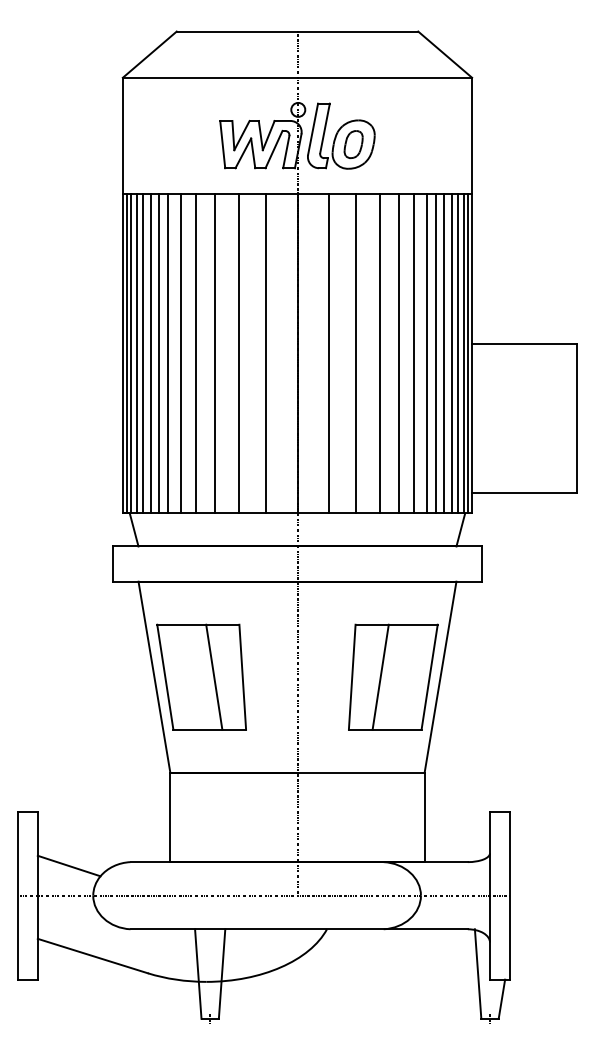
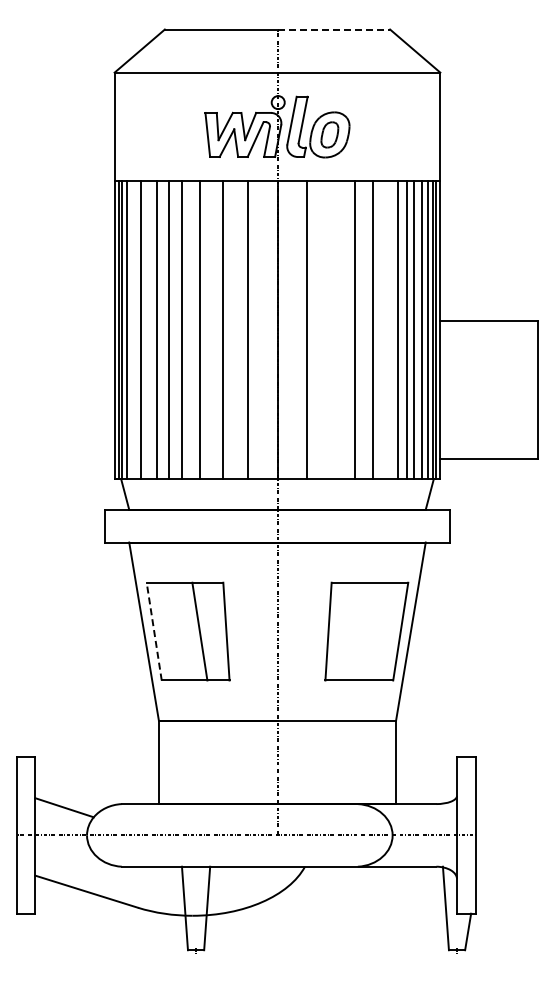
line: (358, 31) -> (334, 29), solid -> dashed
line: (143, 353) -> (133, 329), removed
line: (159, 353) -> (148, 329), removed
line: (356, 353) -> (332, 329), removed
line: (414, 353) -> (386, 329), removed
line: (165, 677) -> (154, 631), solid -> dashed
line: (380, 677) -> (354, 631), removed

